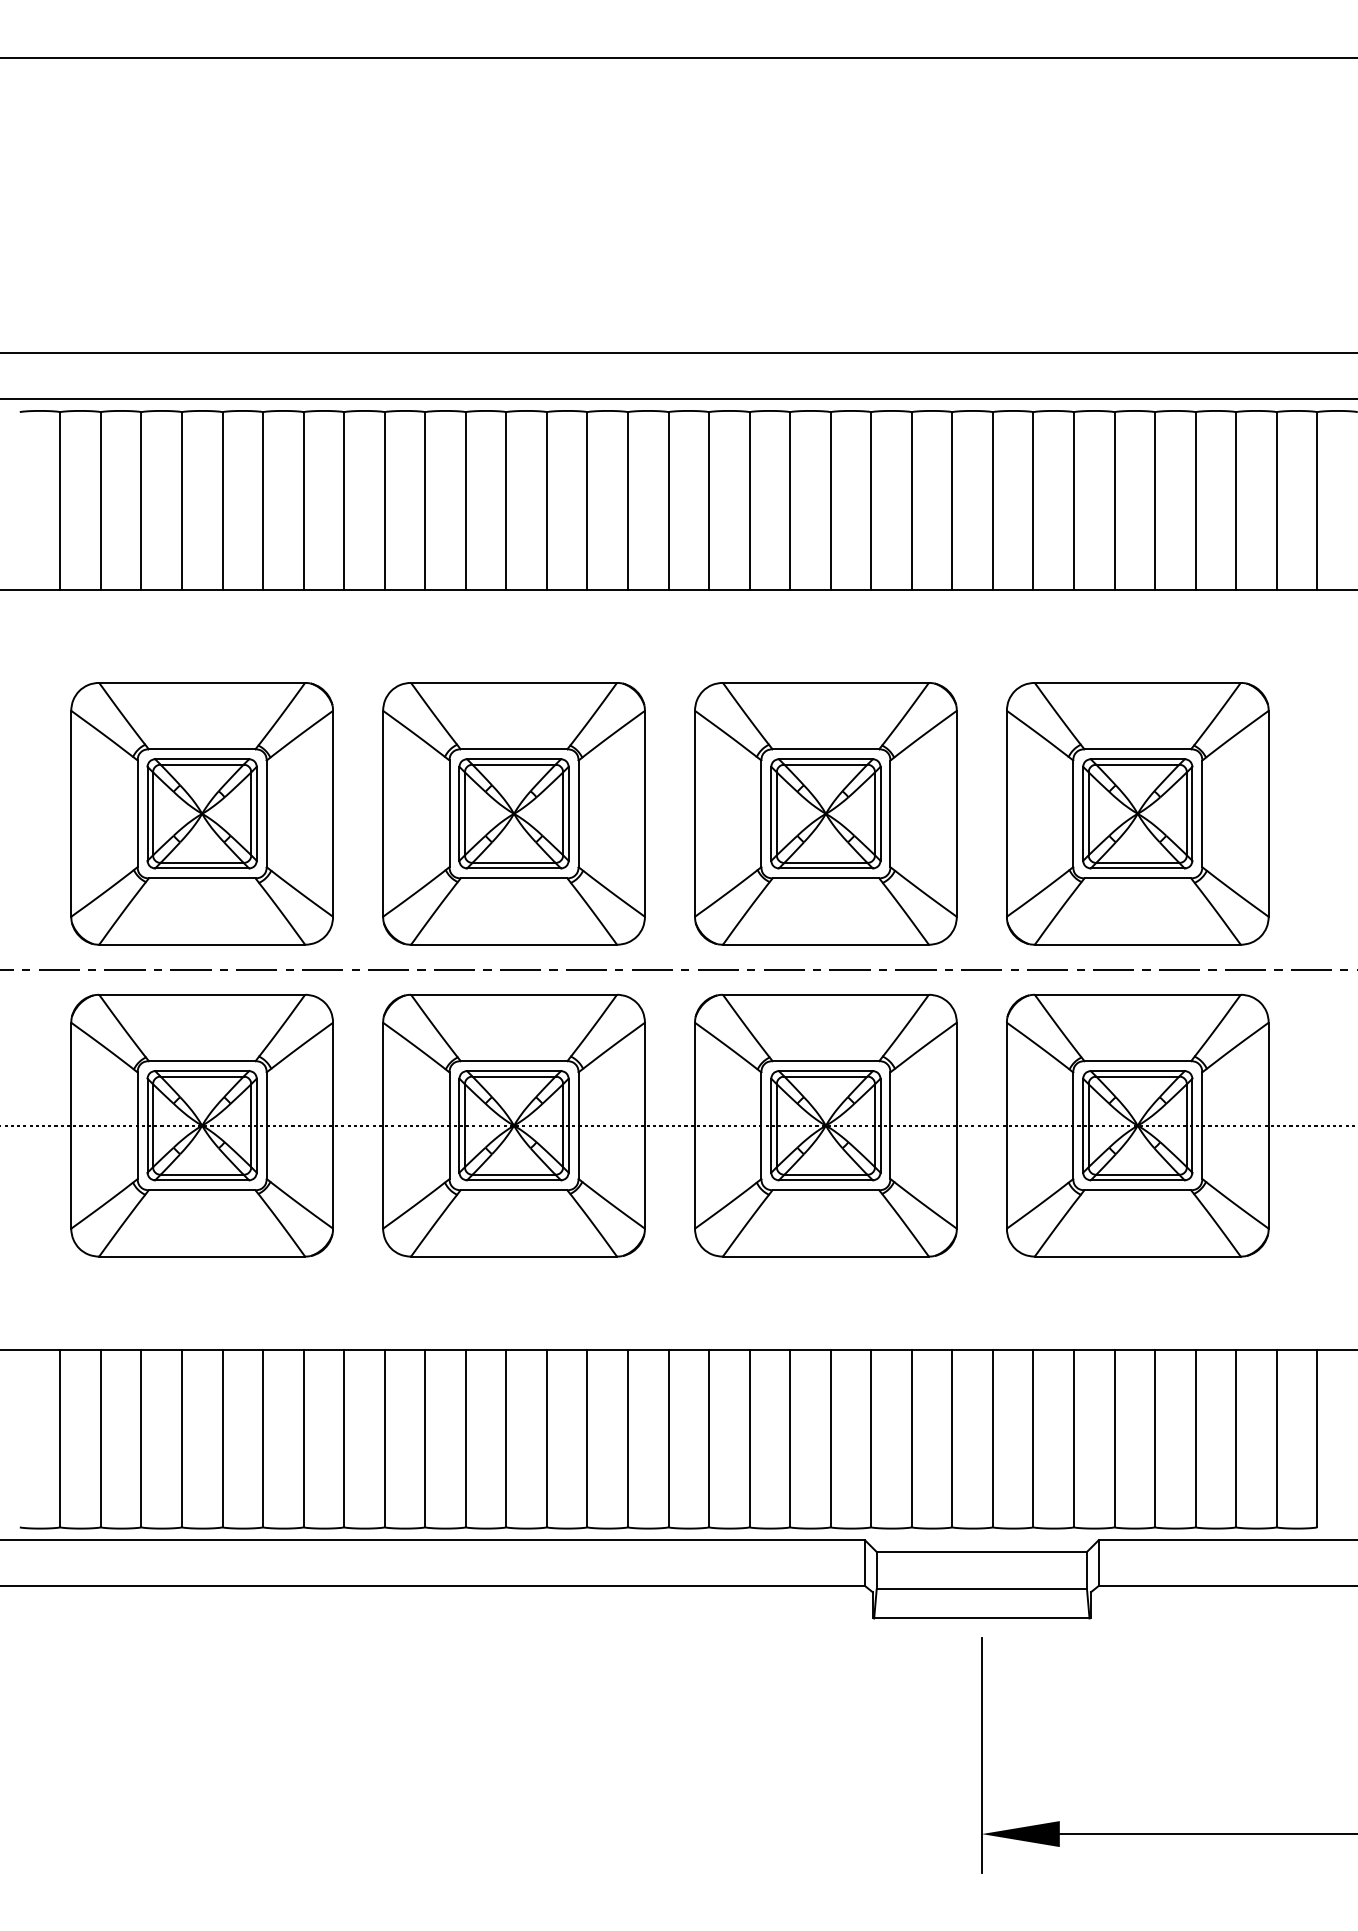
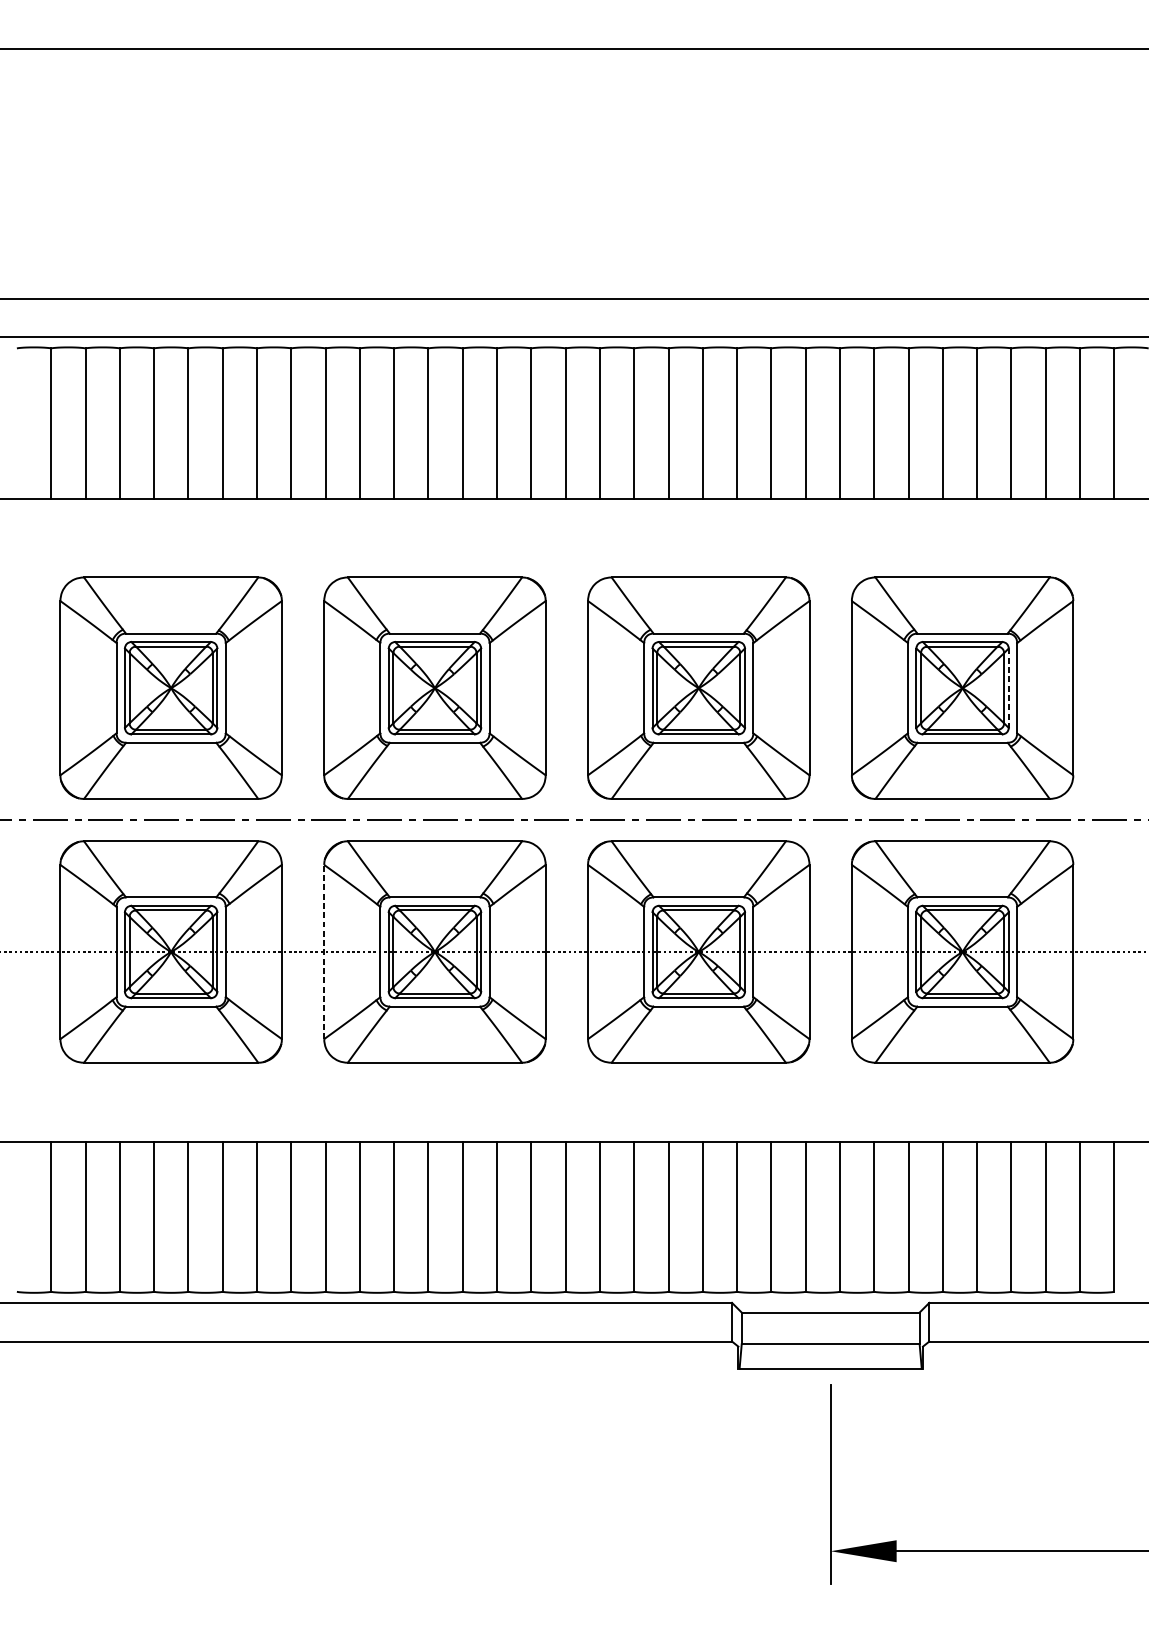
line: (1192, 813) -> (1008, 687), solid -> dashed
line: (383, 1125) -> (324, 951), solid -> dashed

